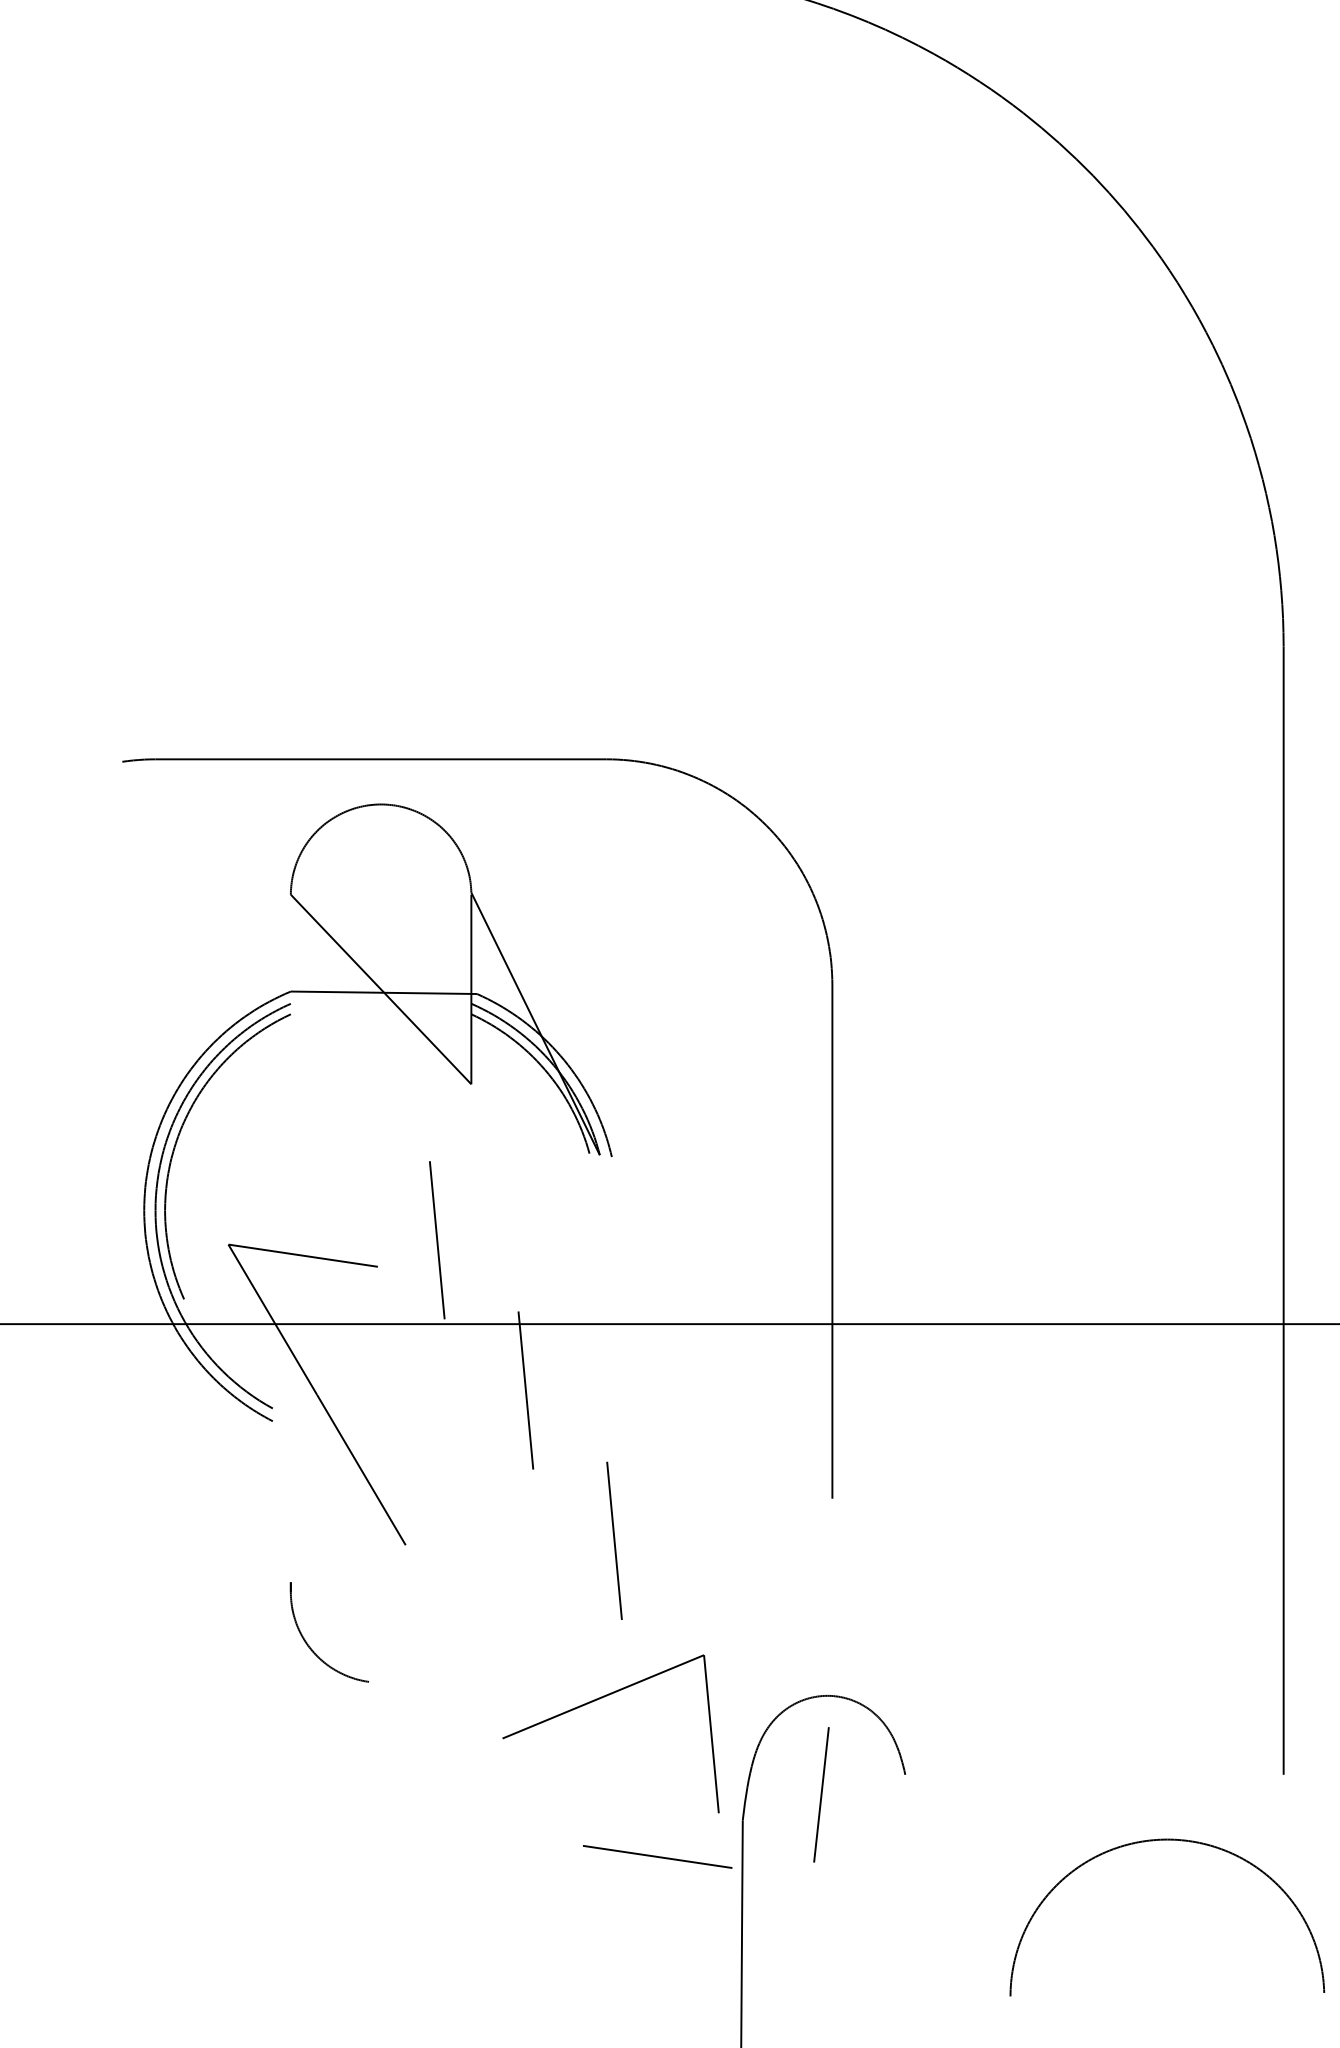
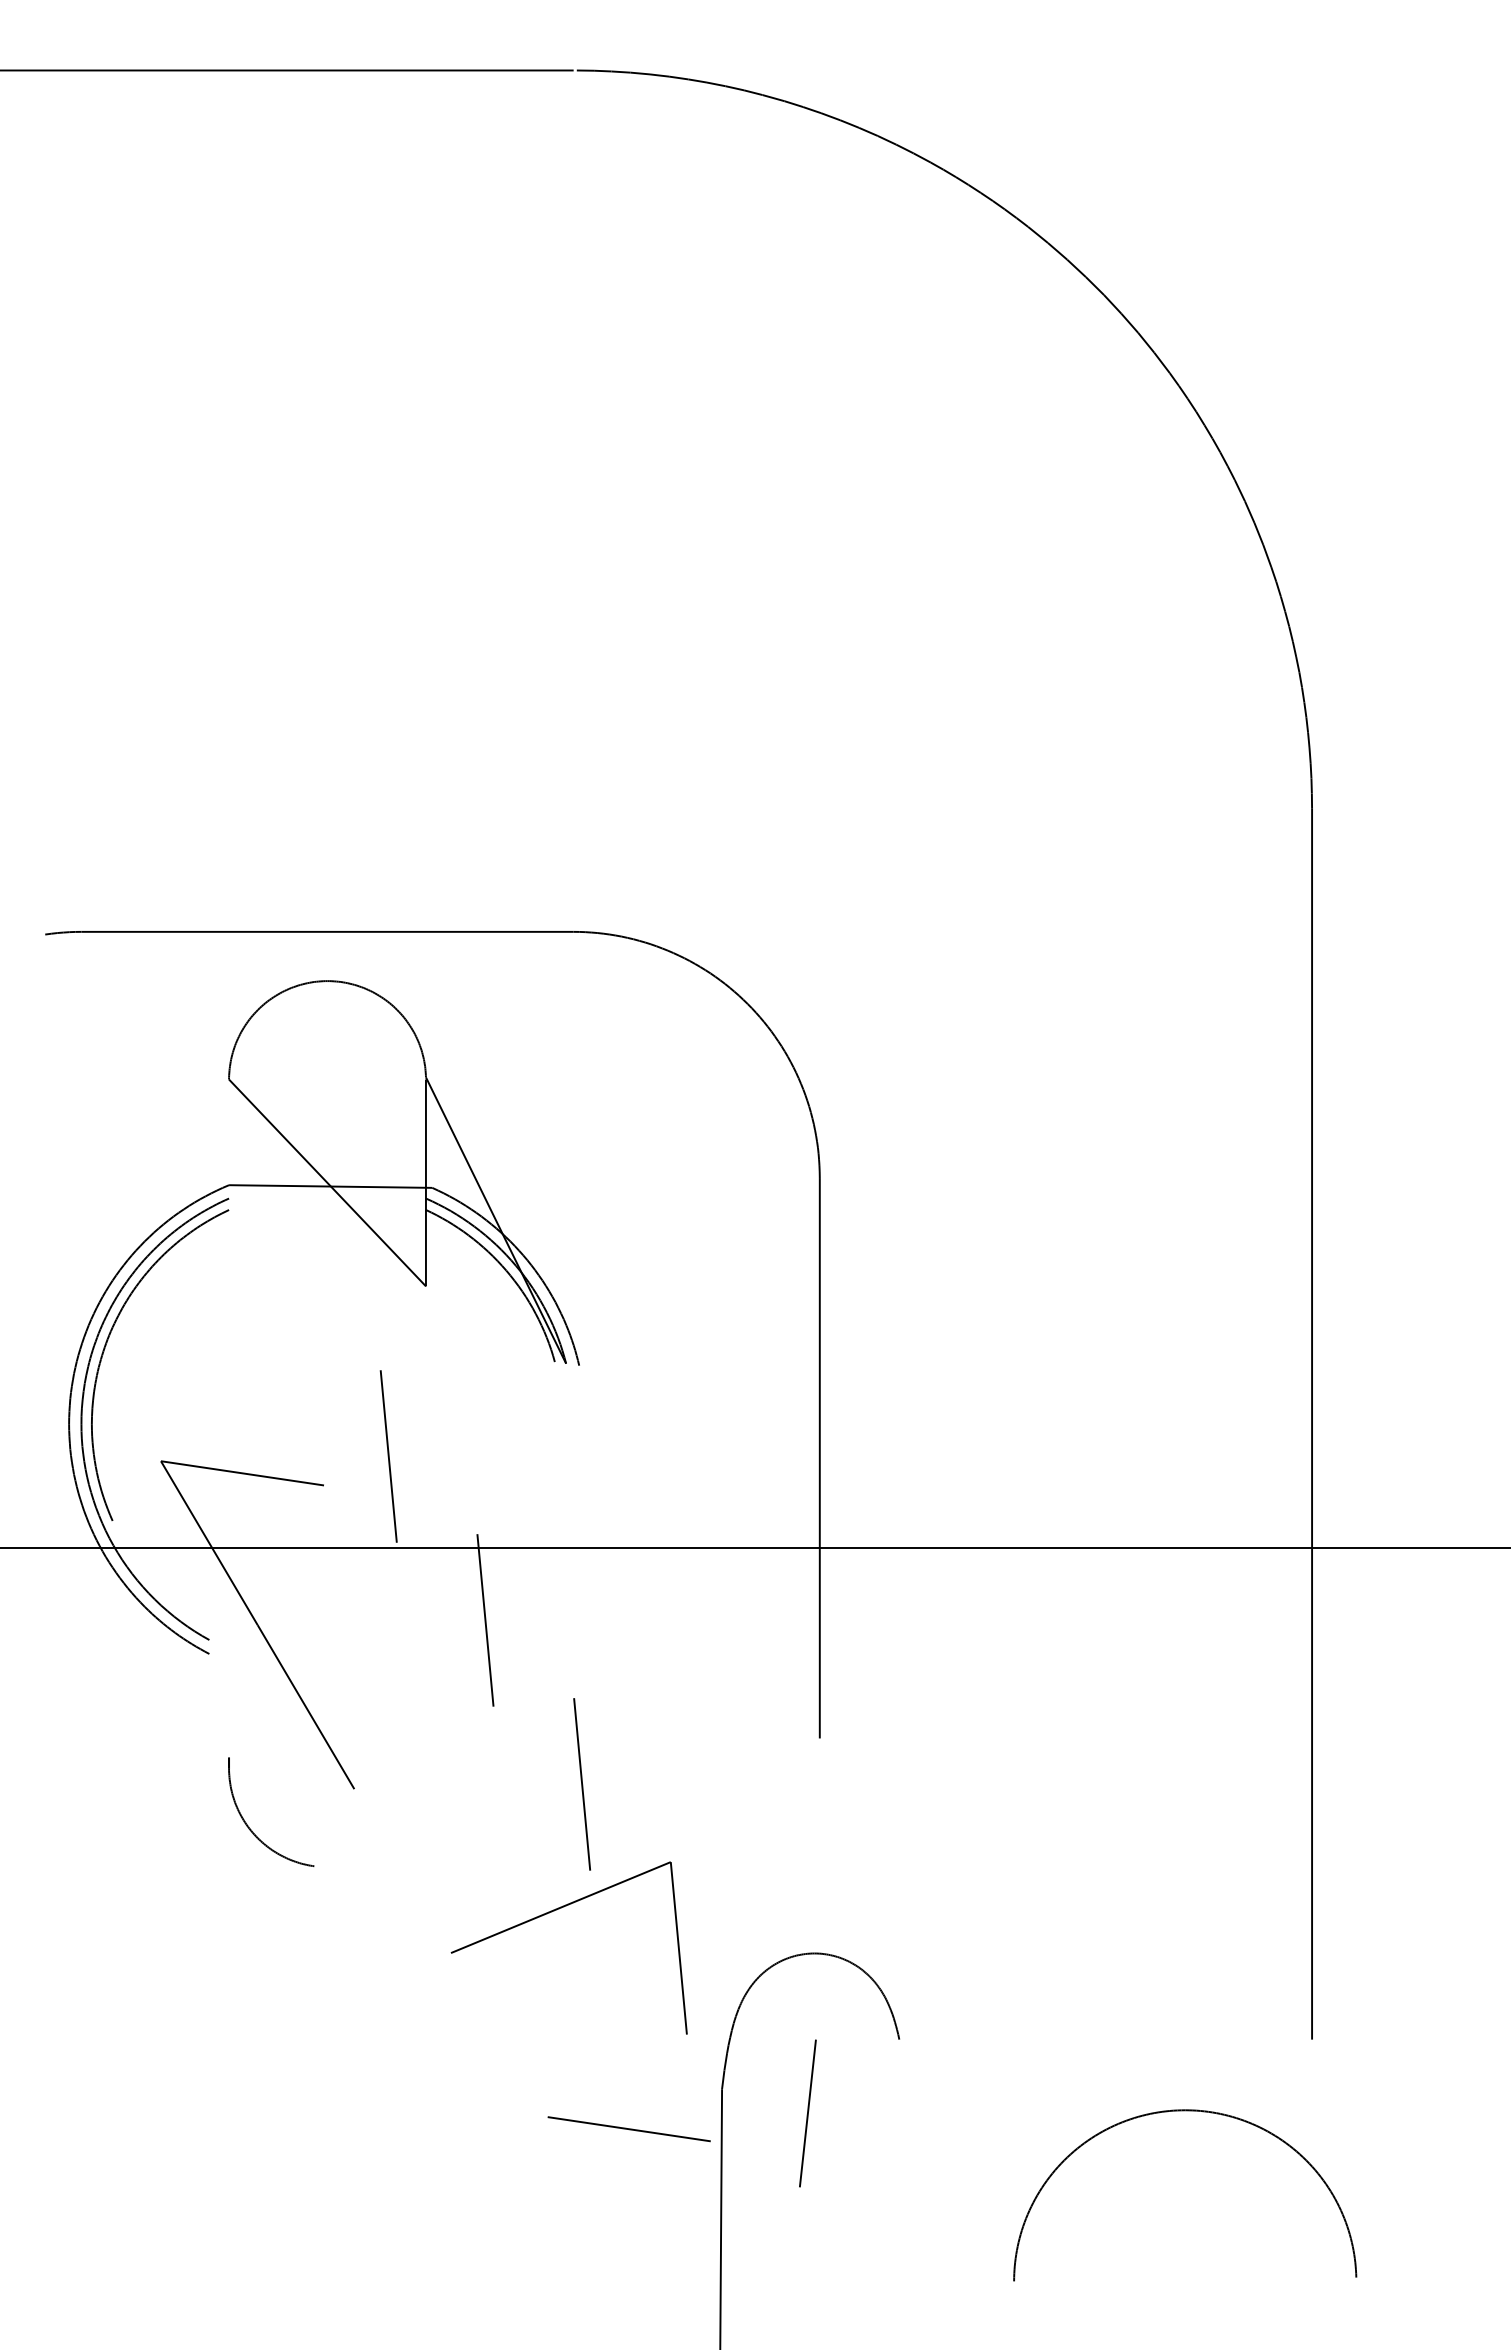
part: (312, 1649) -> (252, 1830), moved
part: (597, 1700) -> (554, 1911), moved
line: (821, 1794) -> (807, 2113), moved

